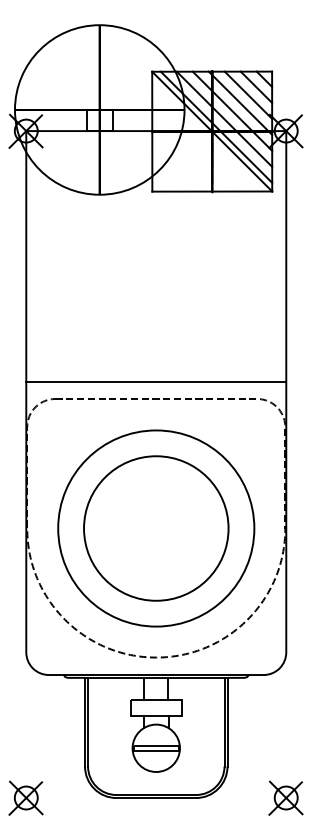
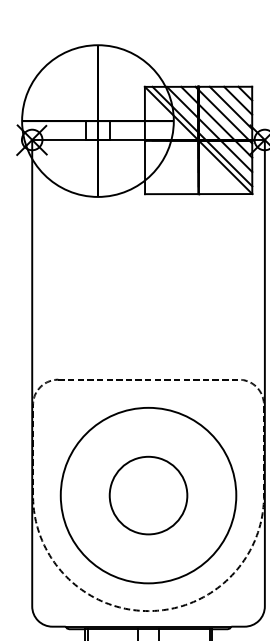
line: (156, 382) -> (148, 364), removed
circle: (156, 528) -> (148, 495), size x0.6

